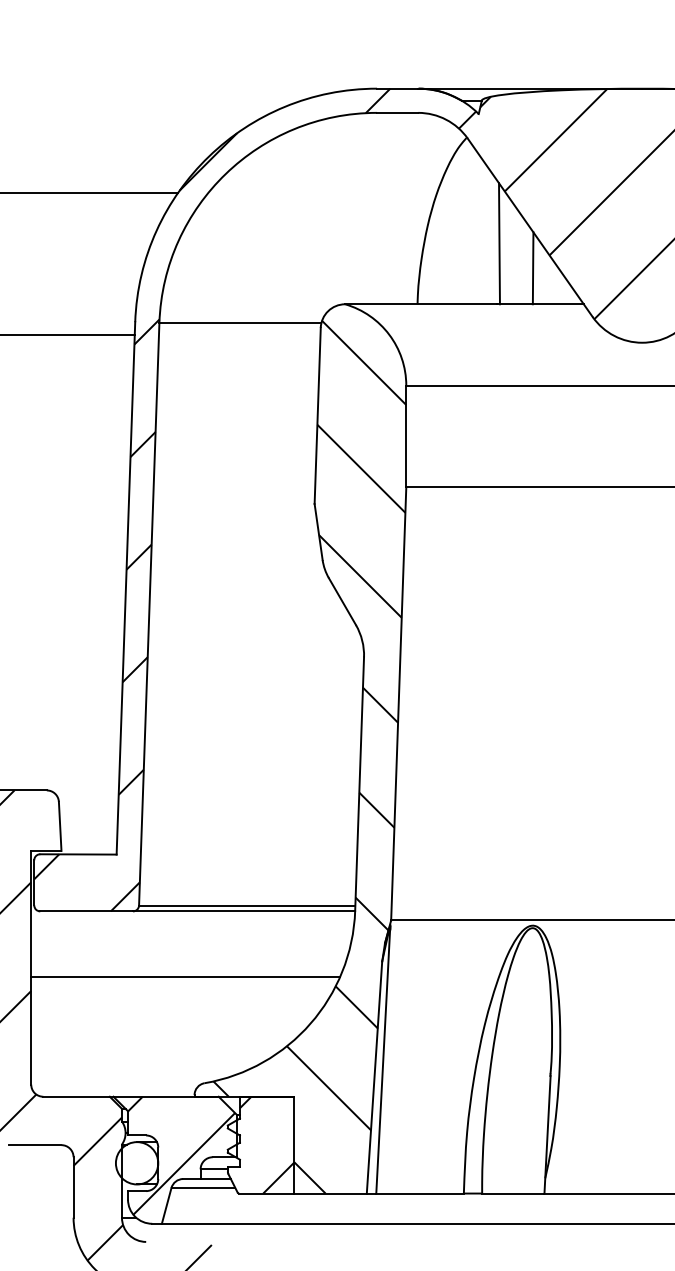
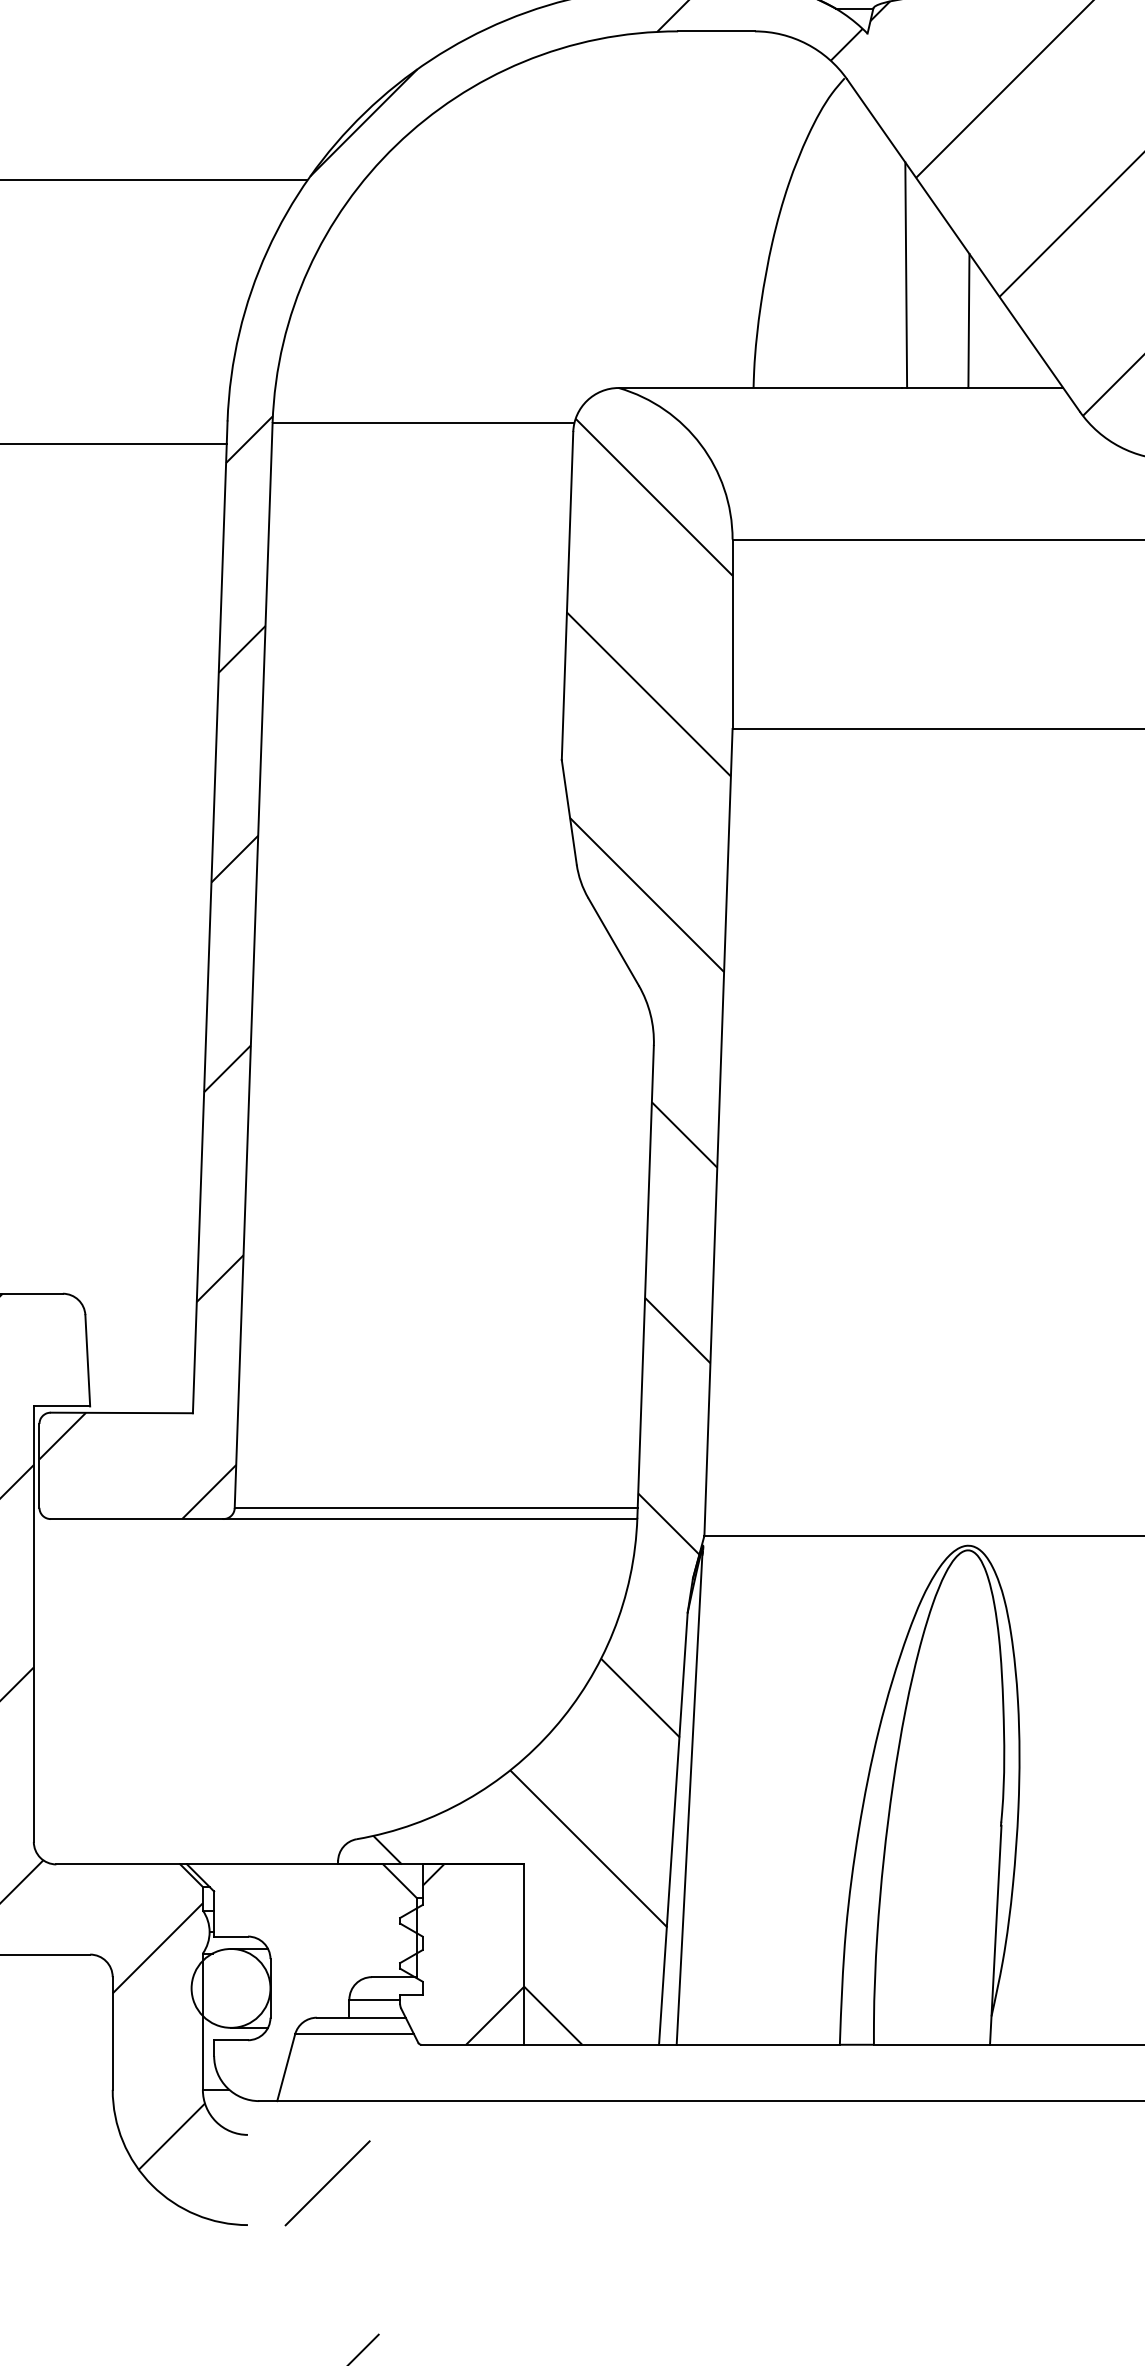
line: (185, 976) -> (321, 1640), removed
hatch: (181, 1155) -> (313, 1973), removed

